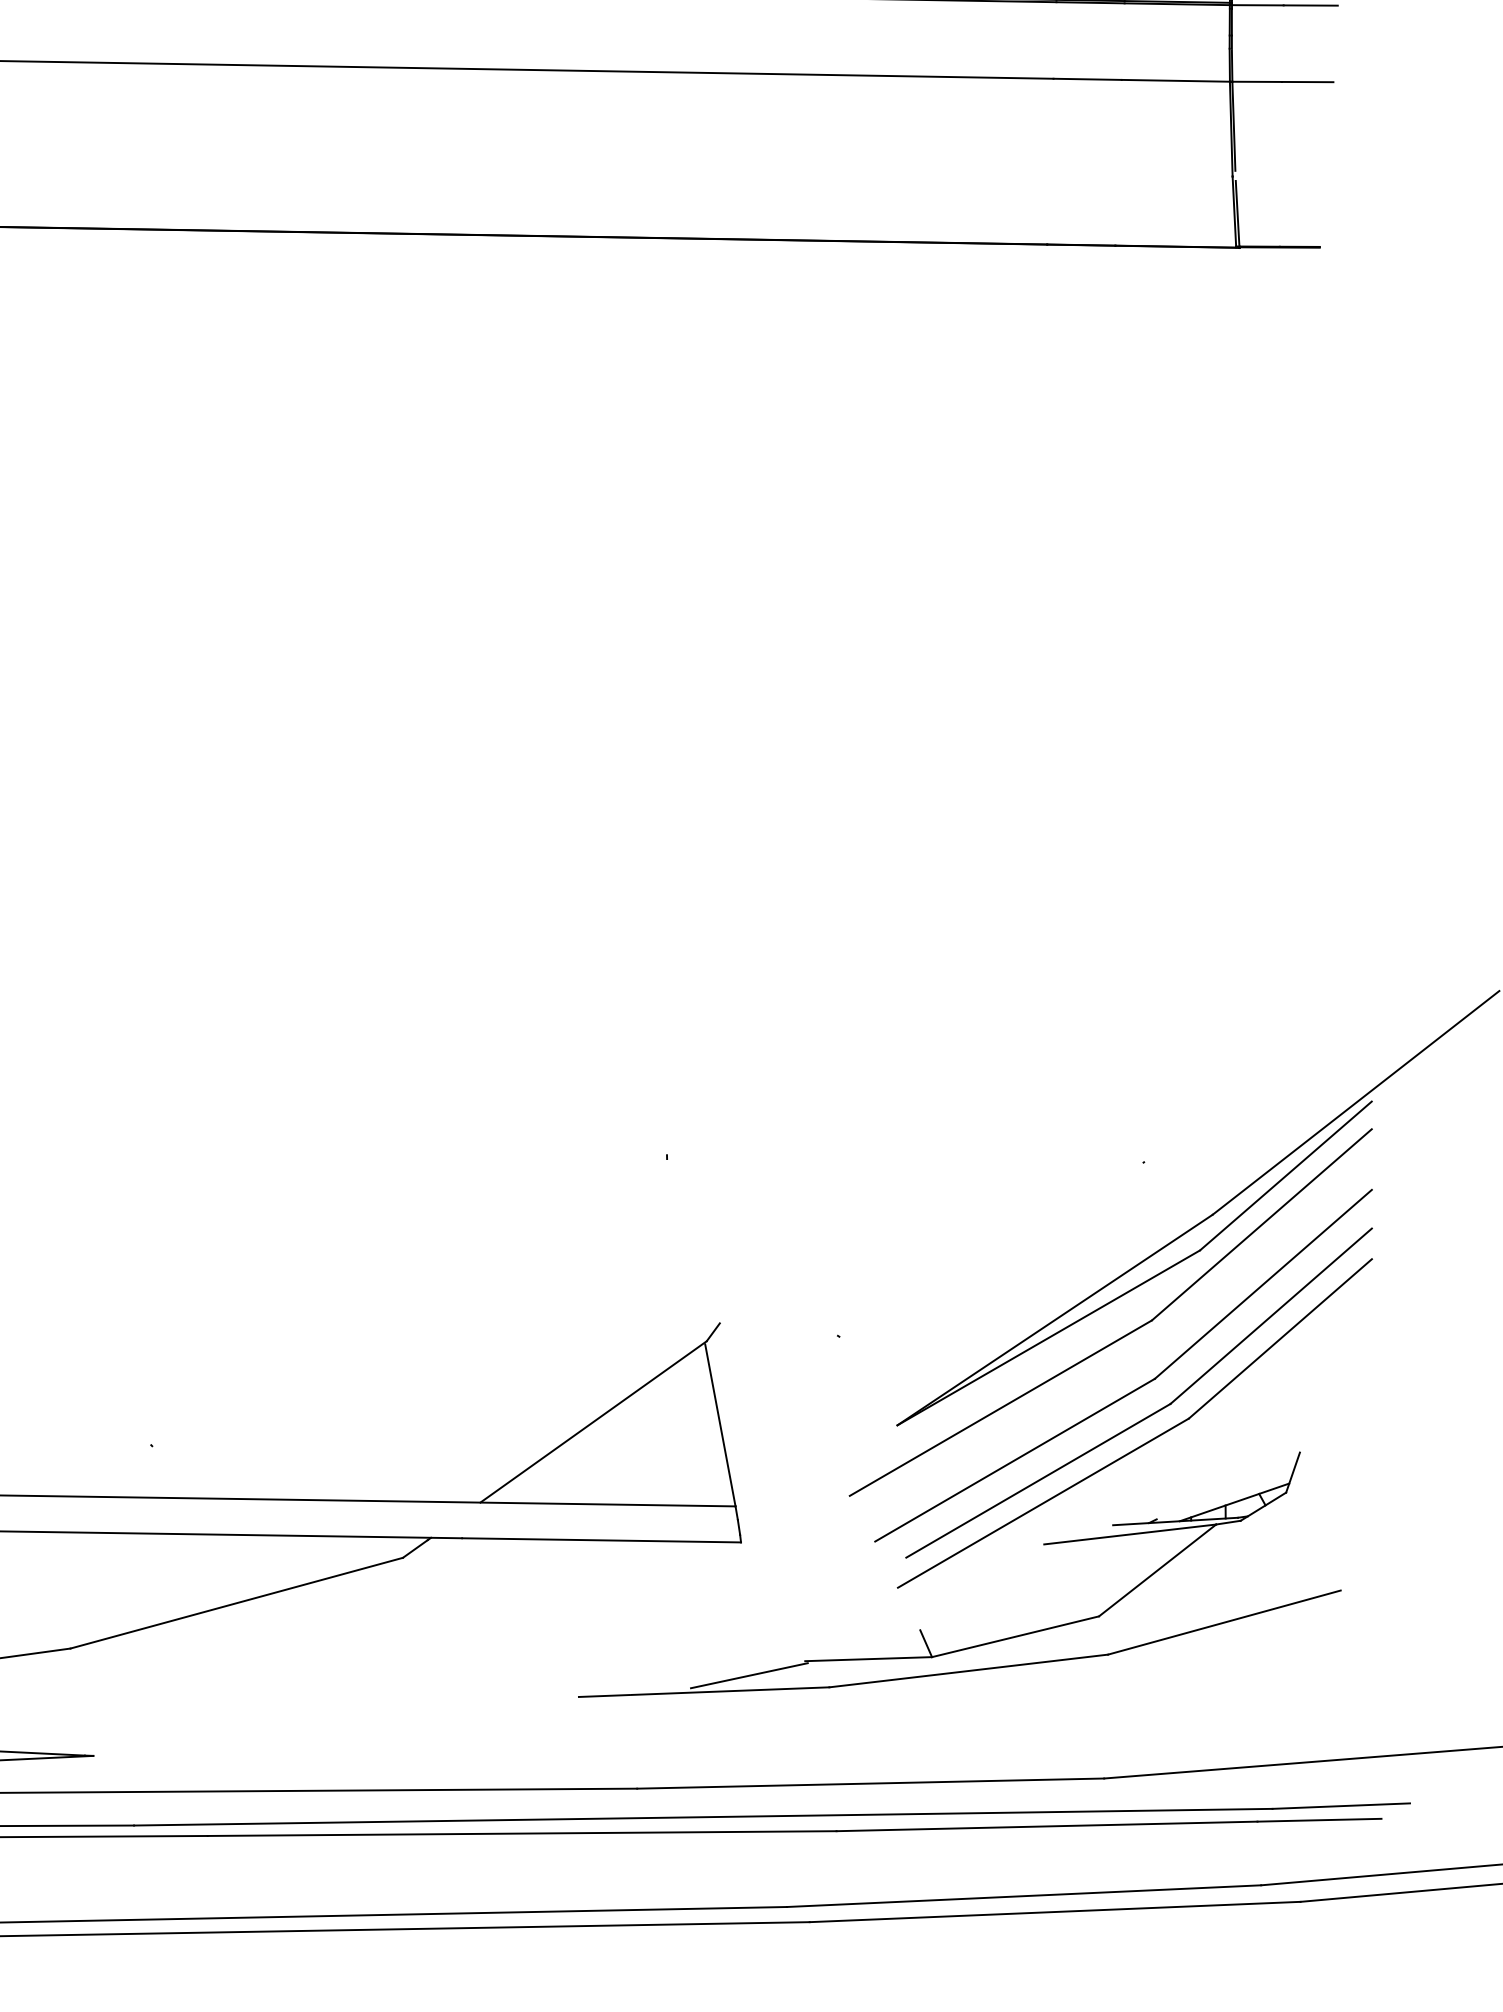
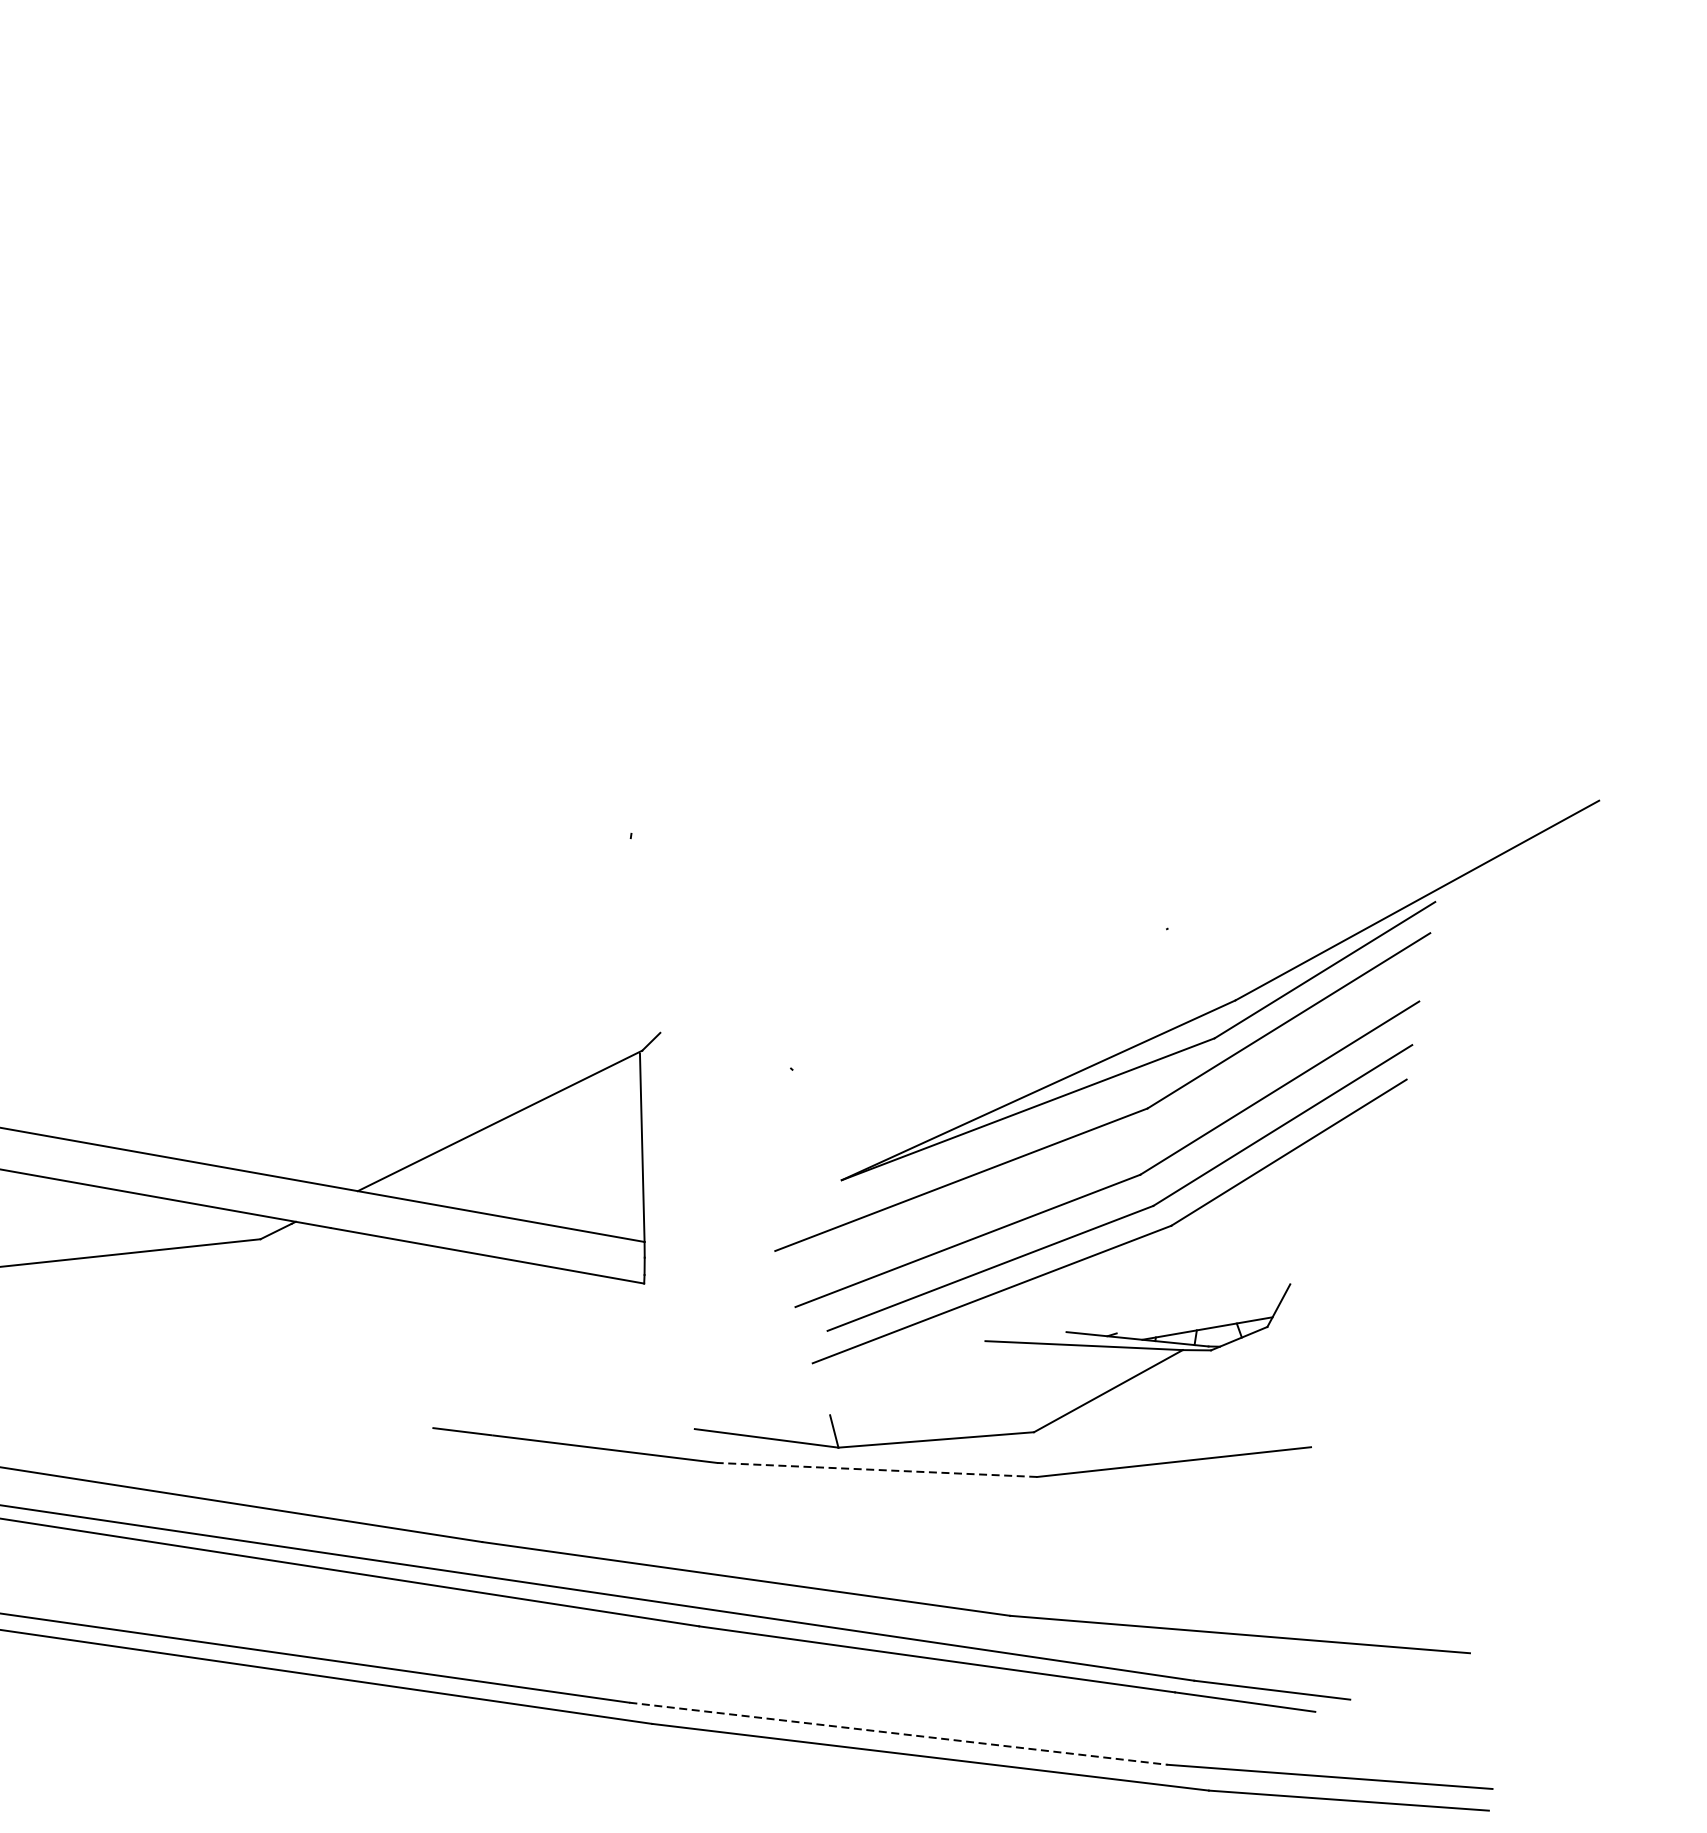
line: (968, 1671) -> (876, 1470), solid -> dashed
line: (749, 1675) -> (629, 1435), removed
line: (1024, 1896) -> (898, 1734), solid -> dashed

